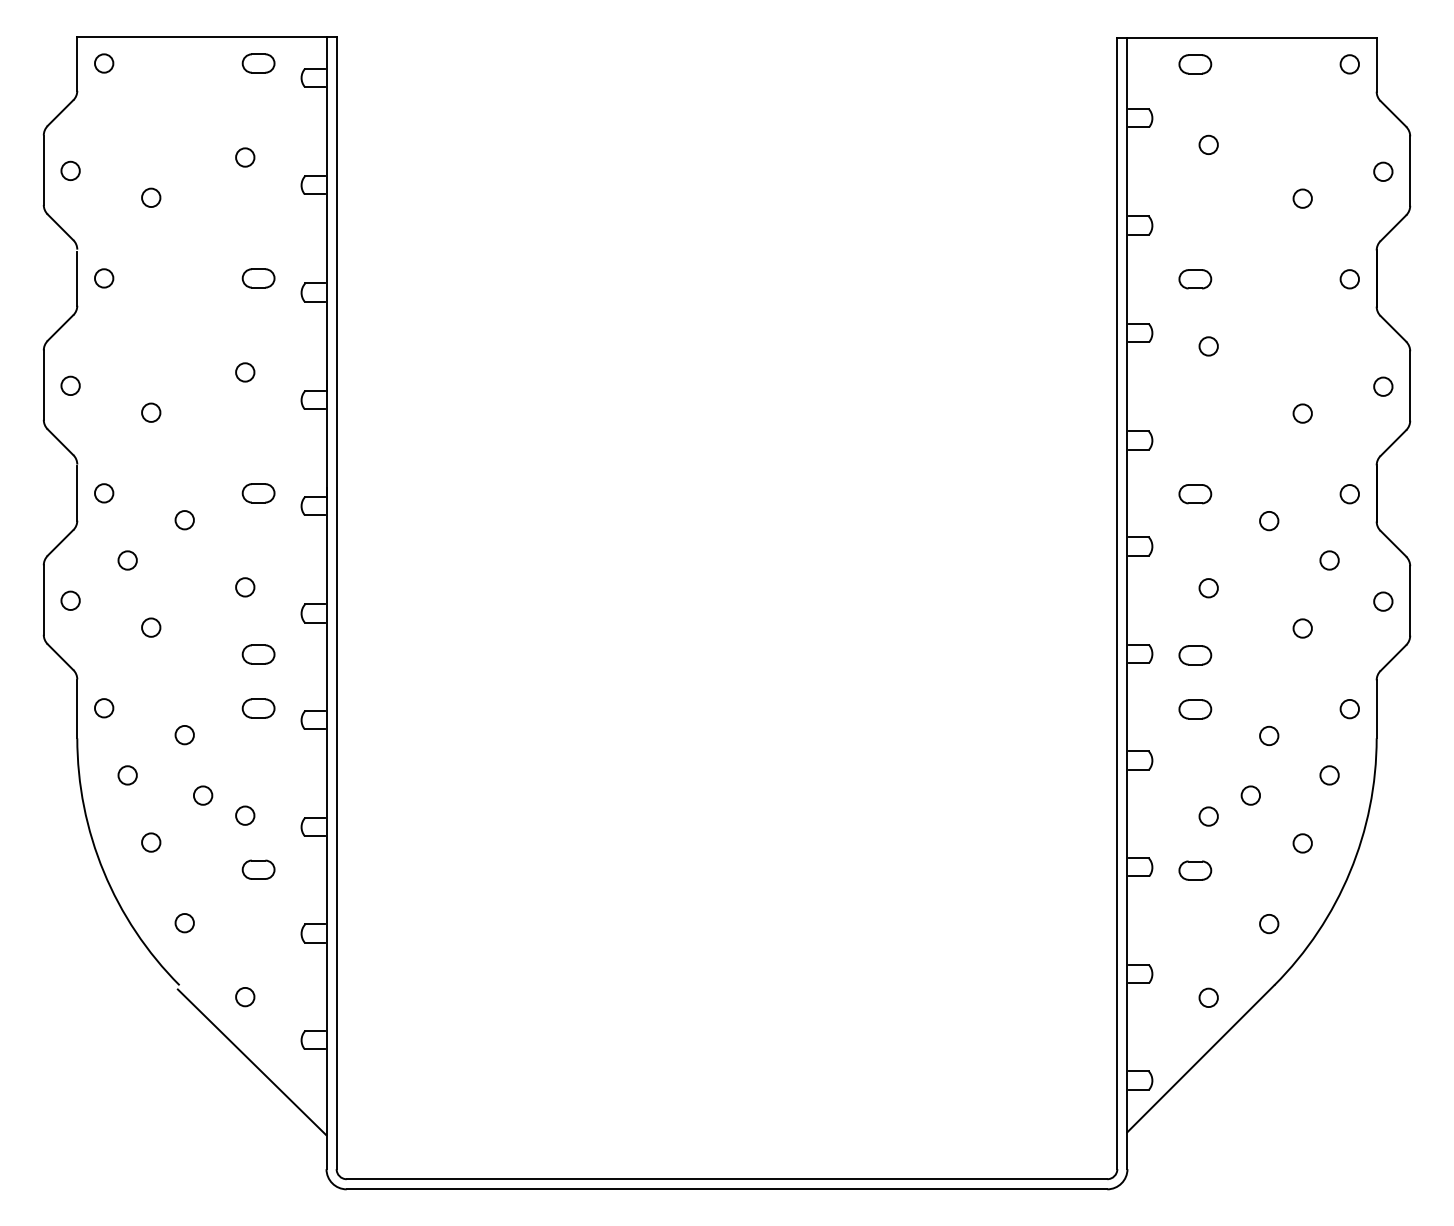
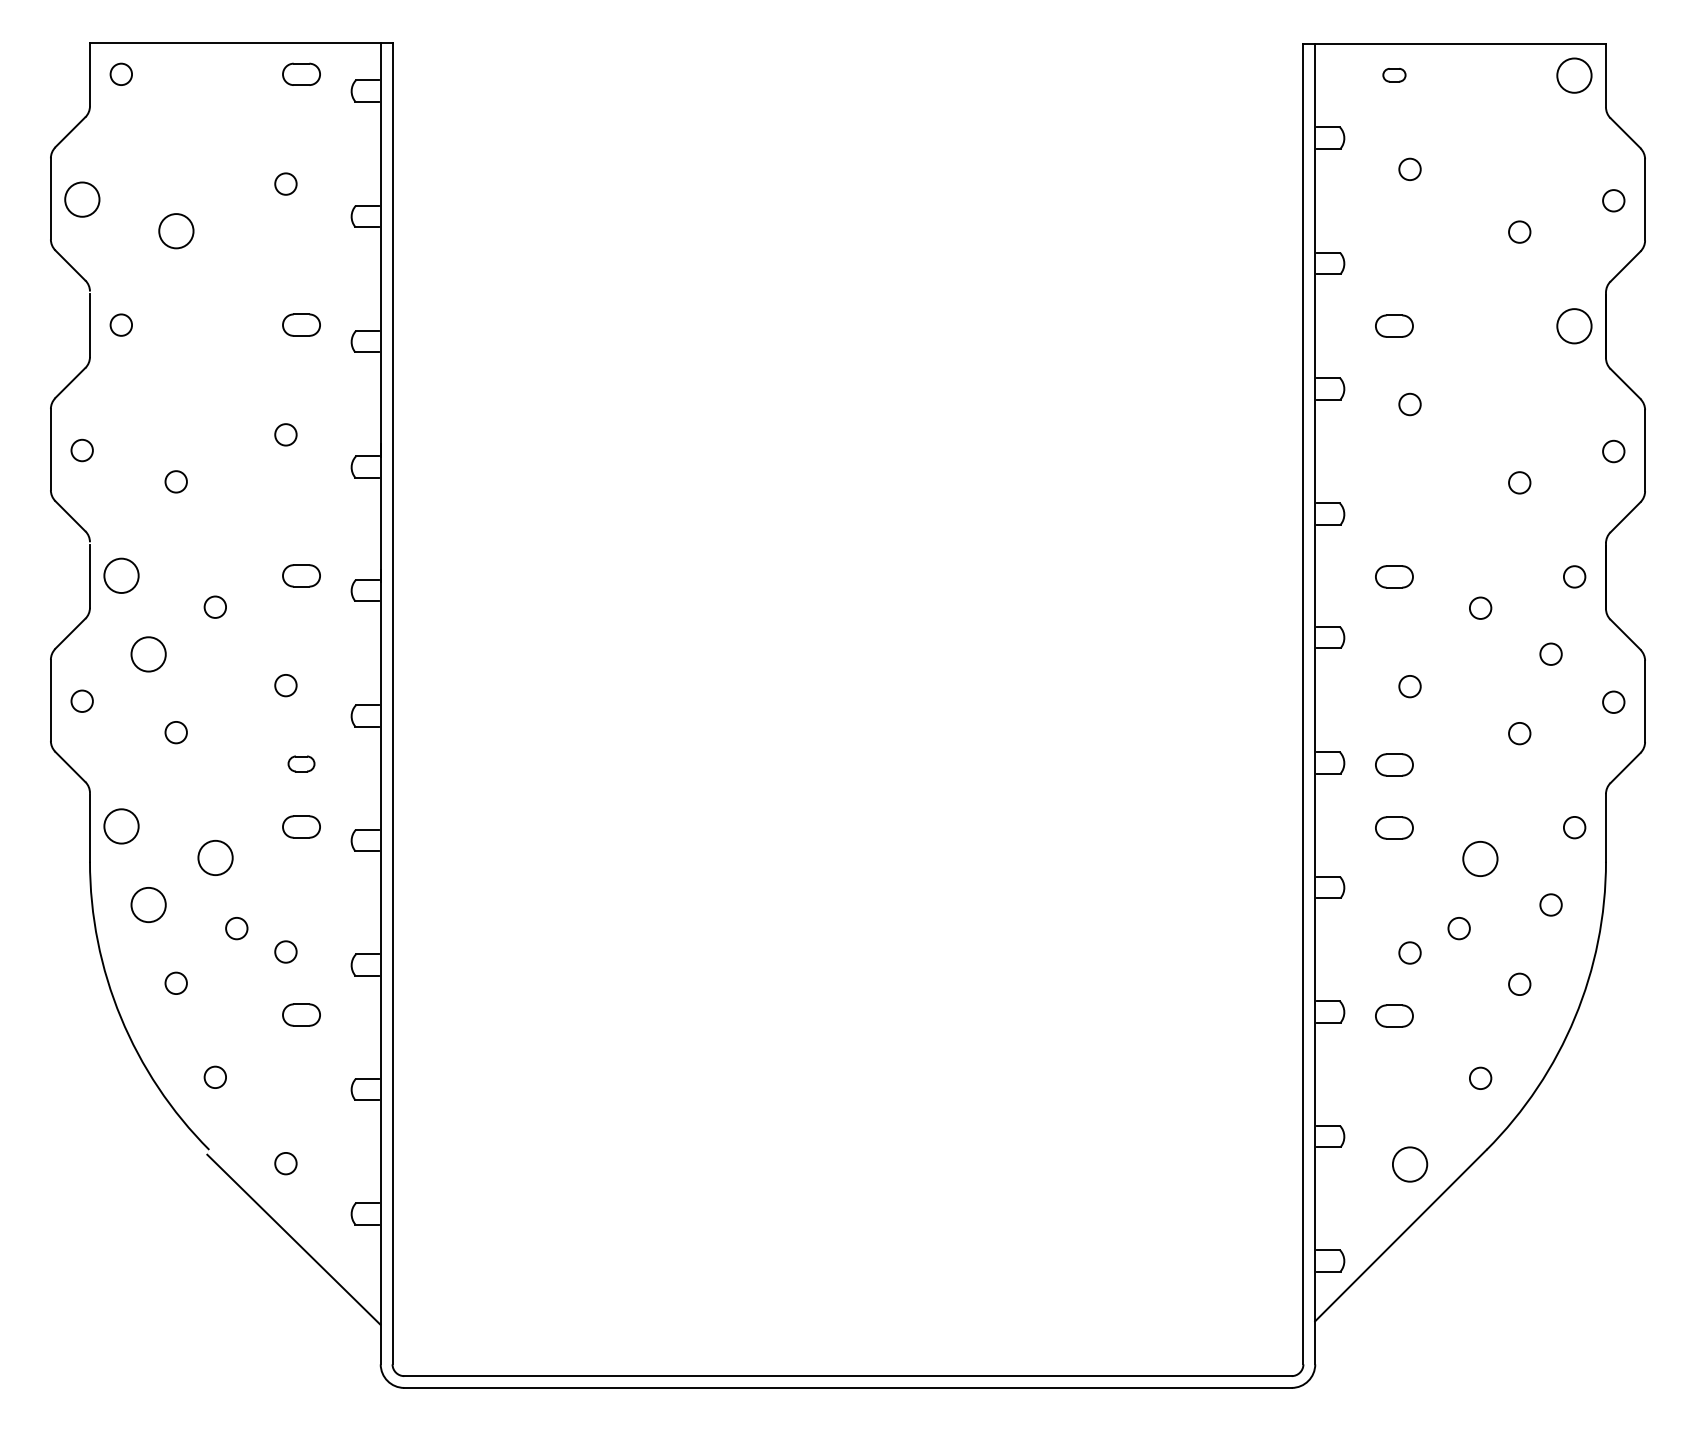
part: (1195, 63) -> (1394, 74), size x0.6
circle: (1349, 63) -> (1574, 74), size x1.6
circle: (70, 170) -> (81, 199), size x1.6
circle: (150, 197) -> (175, 230), size x1.6
circle: (1349, 278) -> (1574, 325), size x1.6
circle: (103, 493) -> (120, 575), size x1.6
circle: (127, 559) -> (148, 653), size x1.6
part: (258, 654) -> (301, 763), size x0.7
circle: (103, 708) -> (120, 826), size x1.6
circle: (184, 734) -> (214, 857), size x1.6
circle: (1269, 735) -> (1480, 858), size x1.6
circle: (127, 774) -> (148, 904), size x1.6
circle: (1208, 997) -> (1409, 1164), size x1.6

